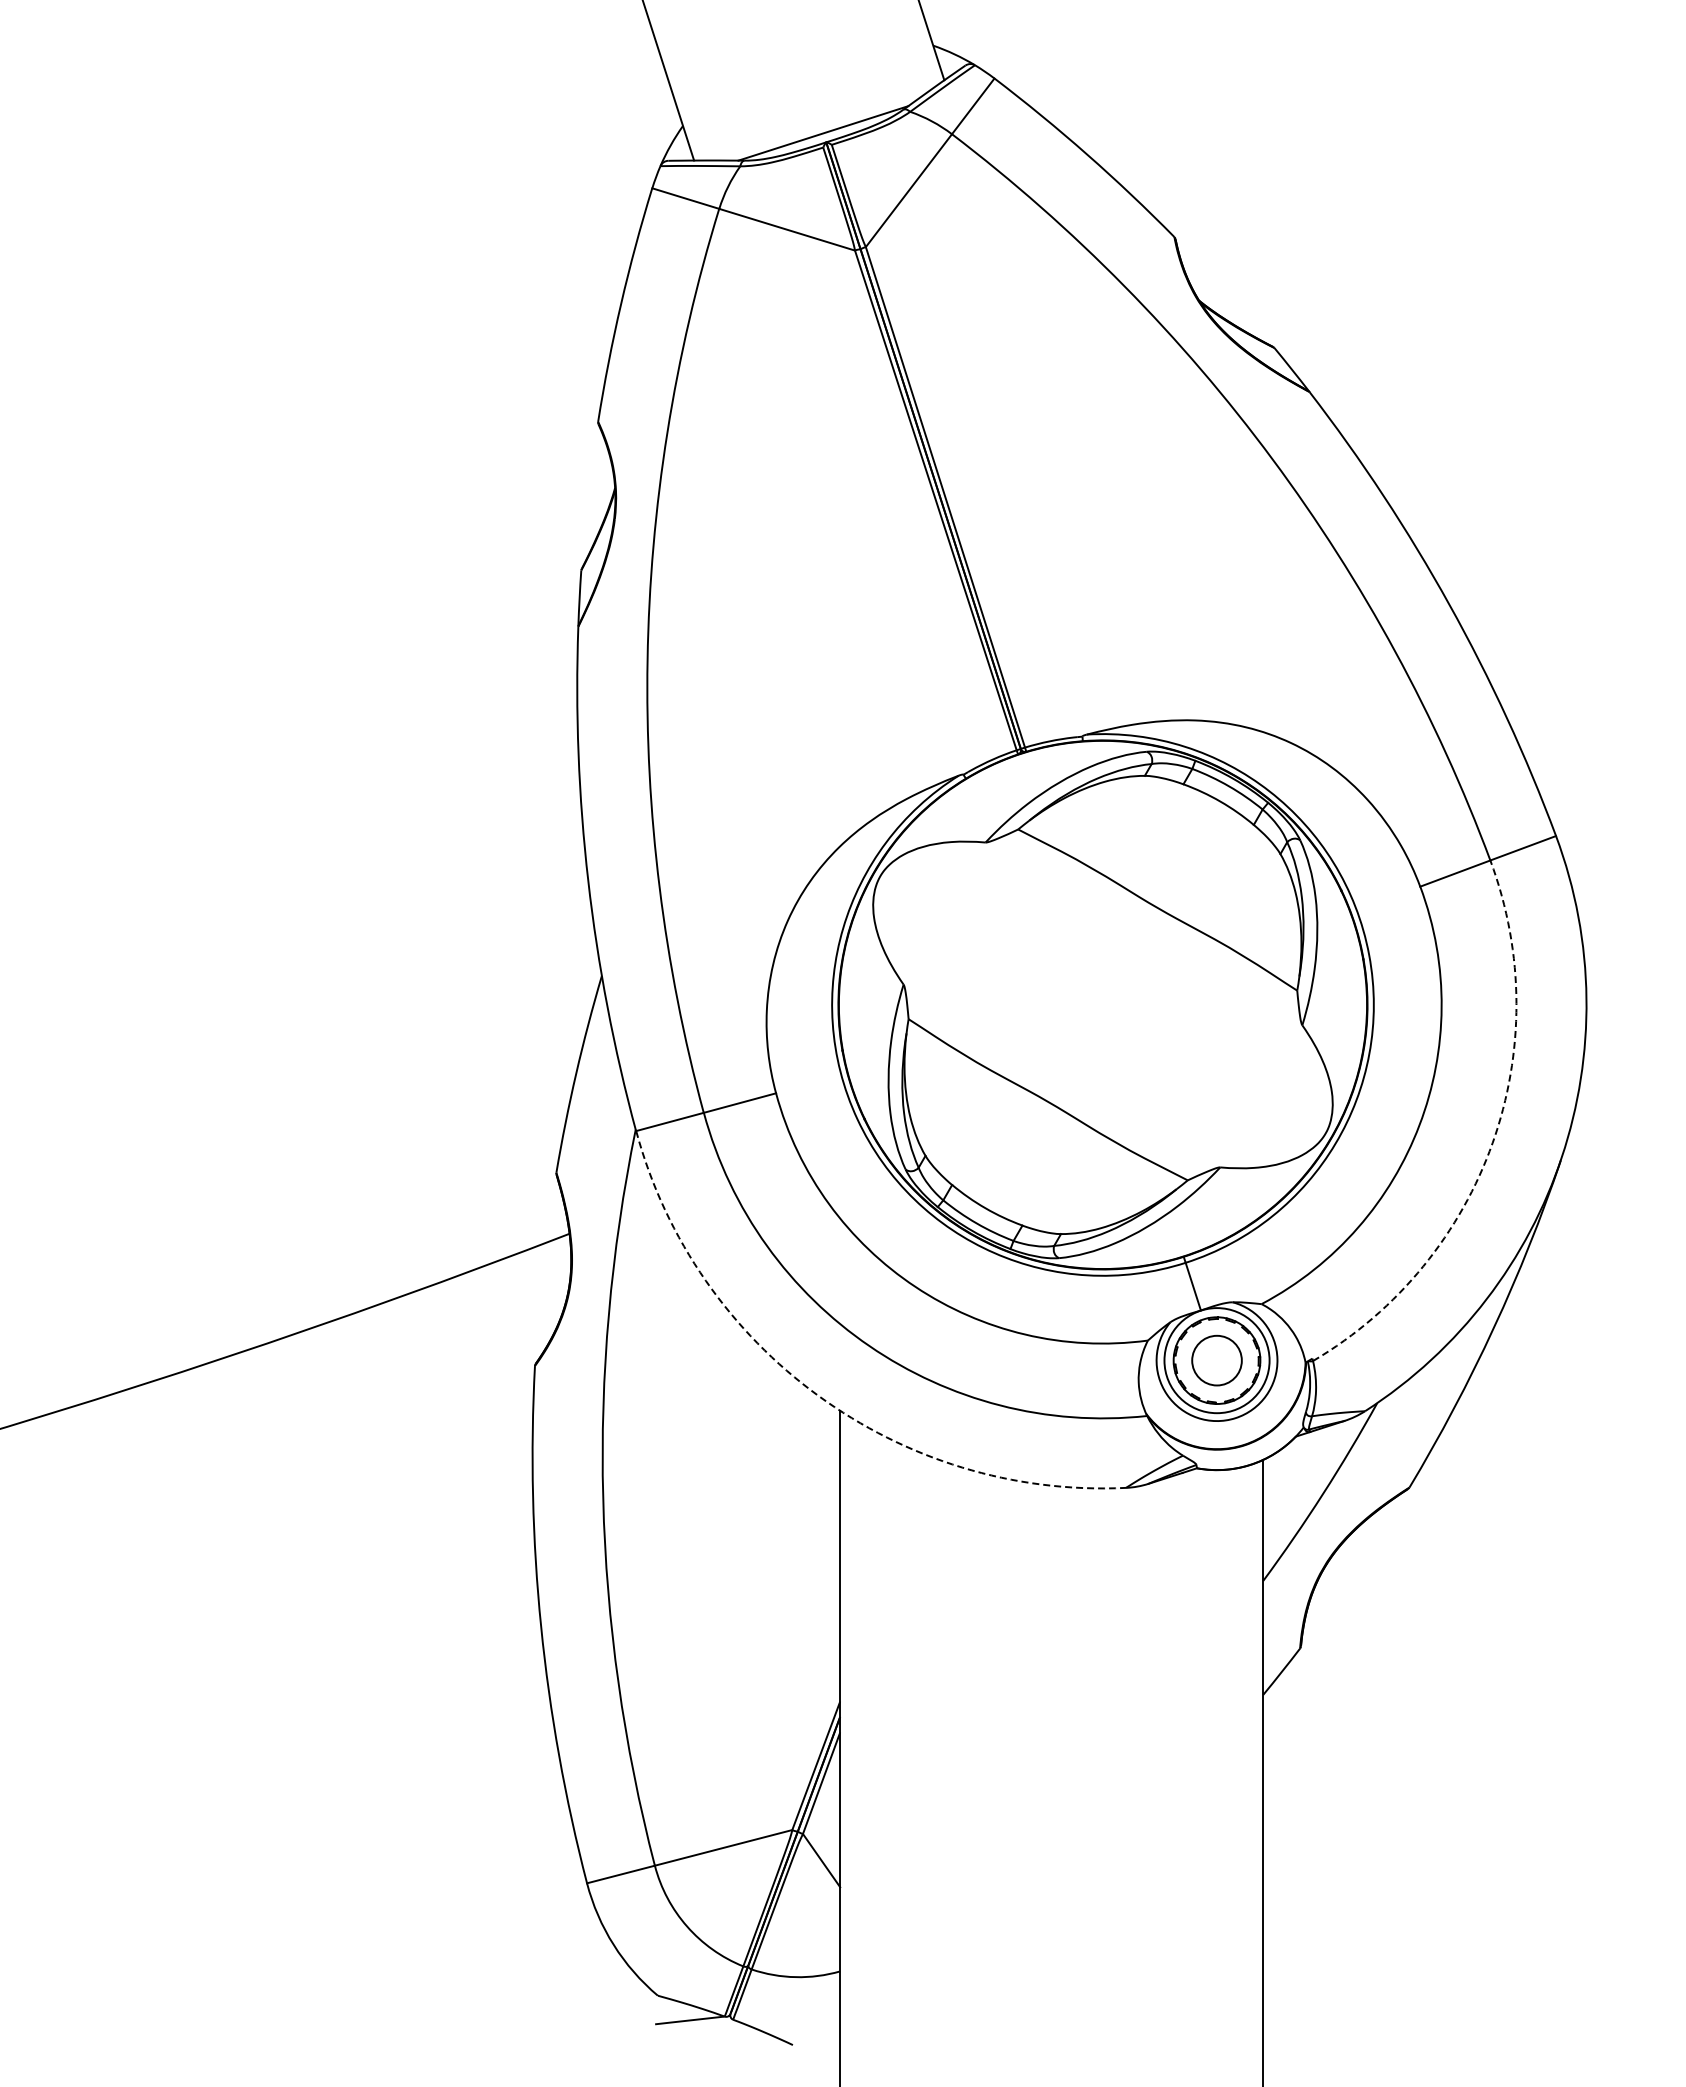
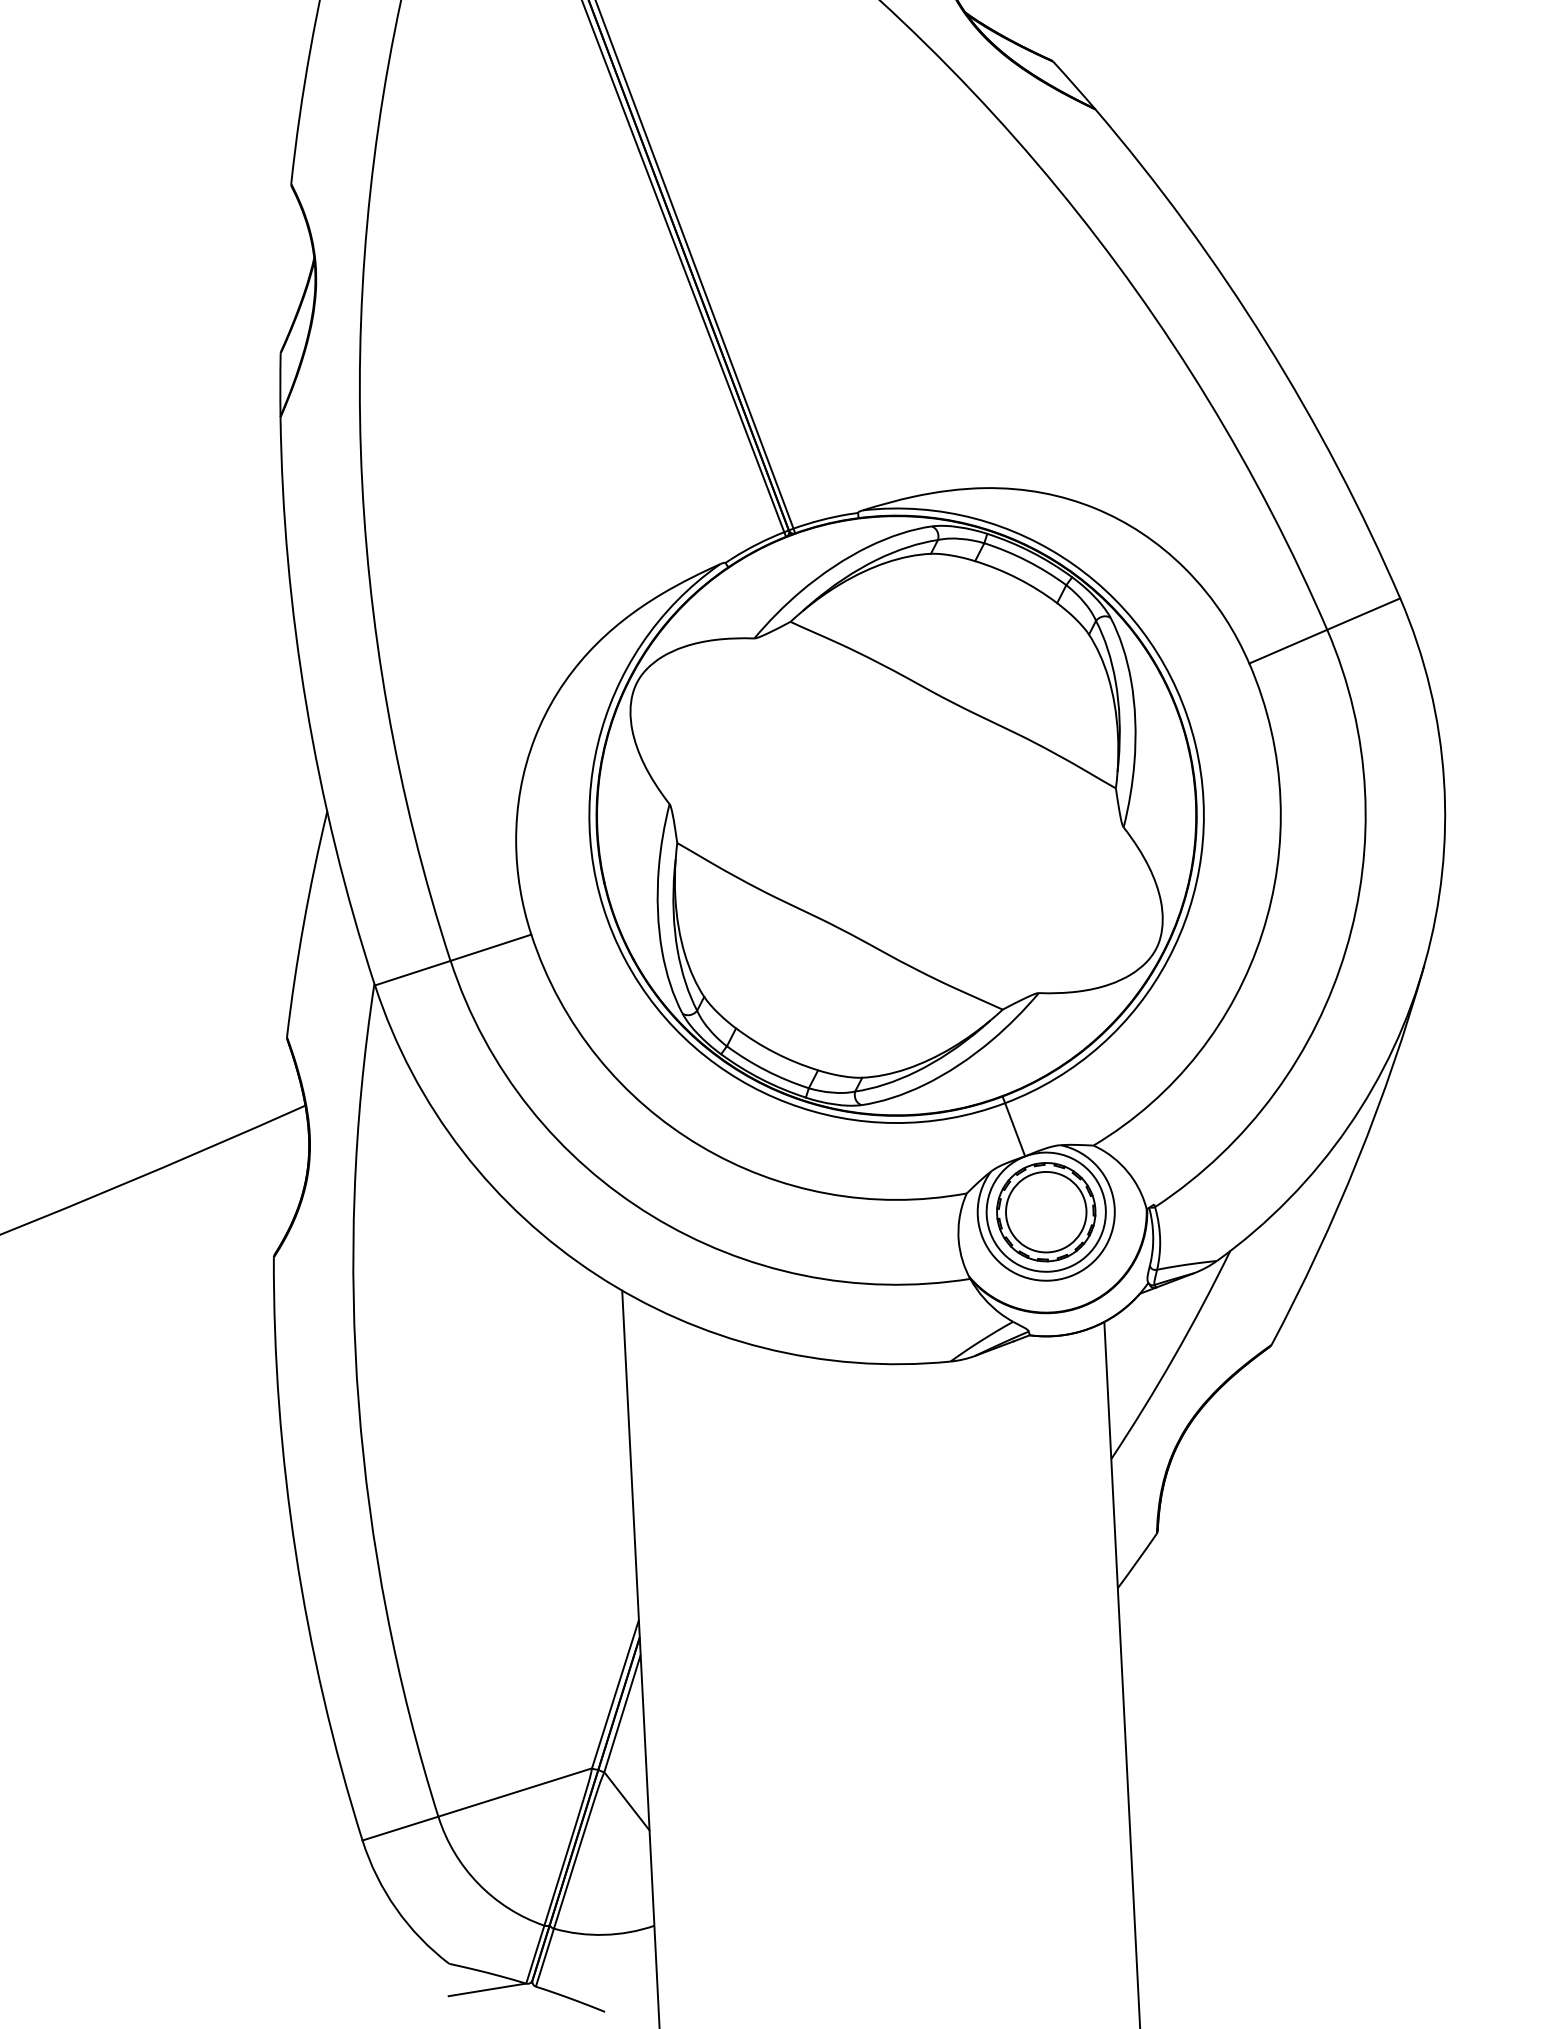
arc: (1492, 1142) -> (1345, 949), dashed -> solid
circle: (1216, 1360) -> (1045, 1212), size x1.43
arc: (818, 1395) -> (596, 1274), dashed -> solid

